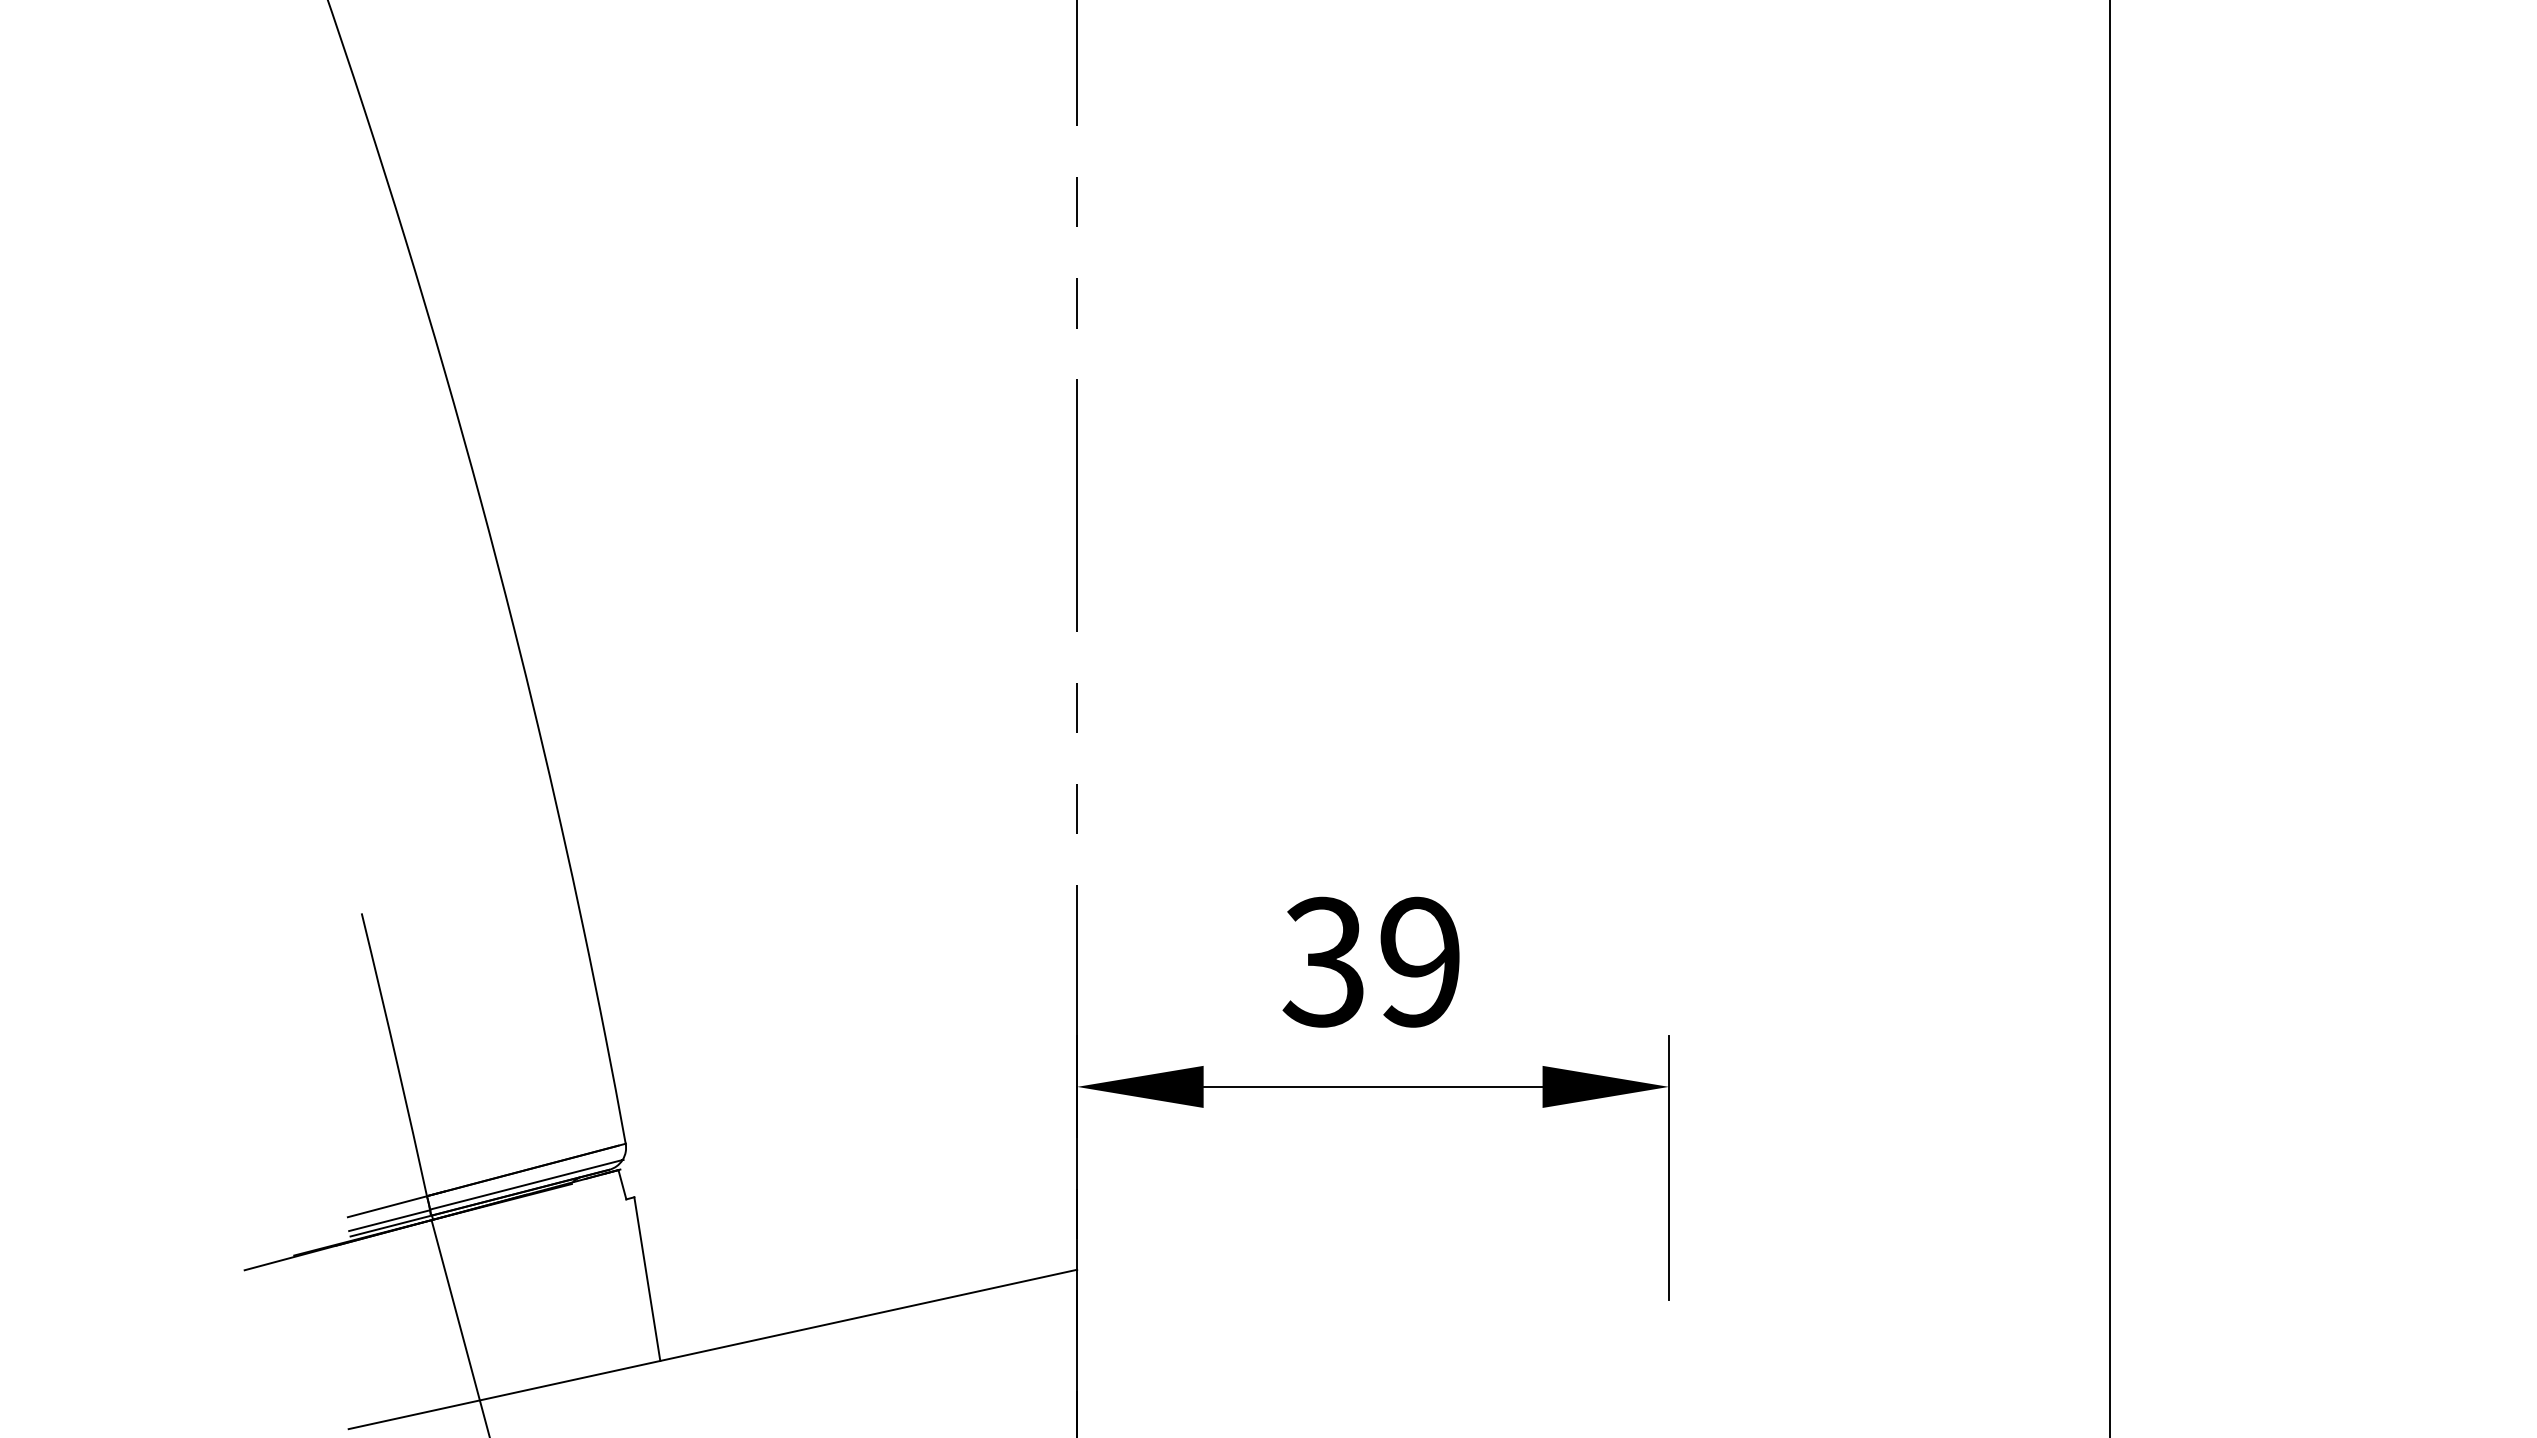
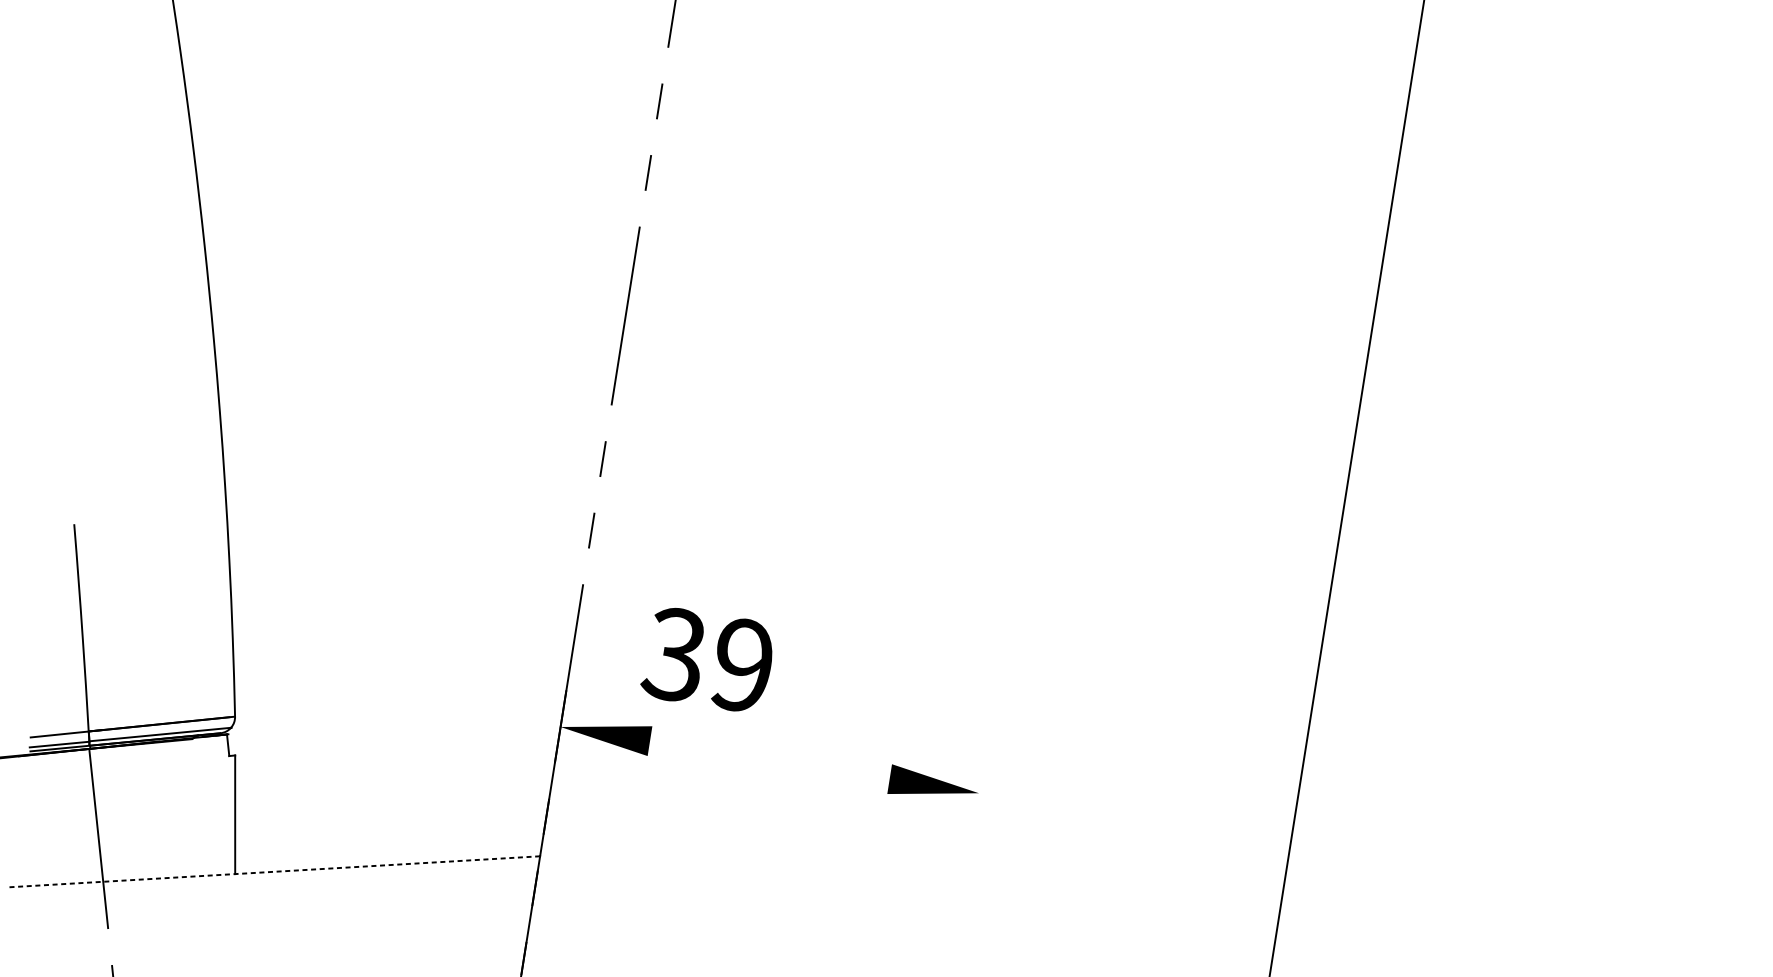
text: (1370, 961) -> (707, 659), moved
line: (1372, 1086) -> (769, 759), removed
line: (1669, 1168) -> (970, 851), removed
line: (712, 1349) -> (273, 871), solid -> dashed

